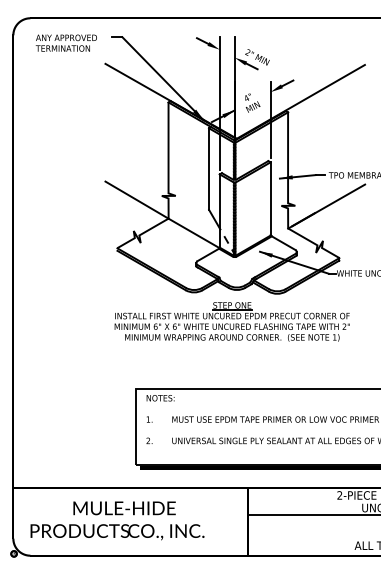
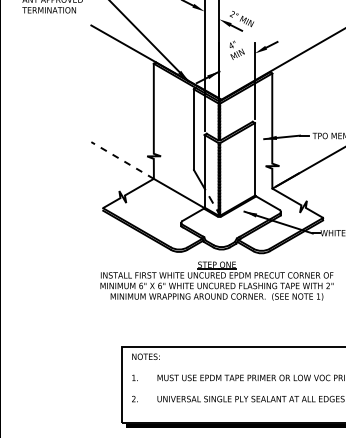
text: (252, 102) -> (237, 49), moved
line: (137, 200) -> (123, 160), solid -> dashed

